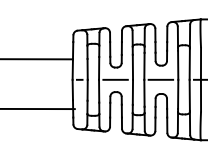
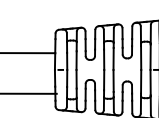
line: (115, 79) -> (89, 69), removed
line: (160, 79) -> (126, 69), removed

